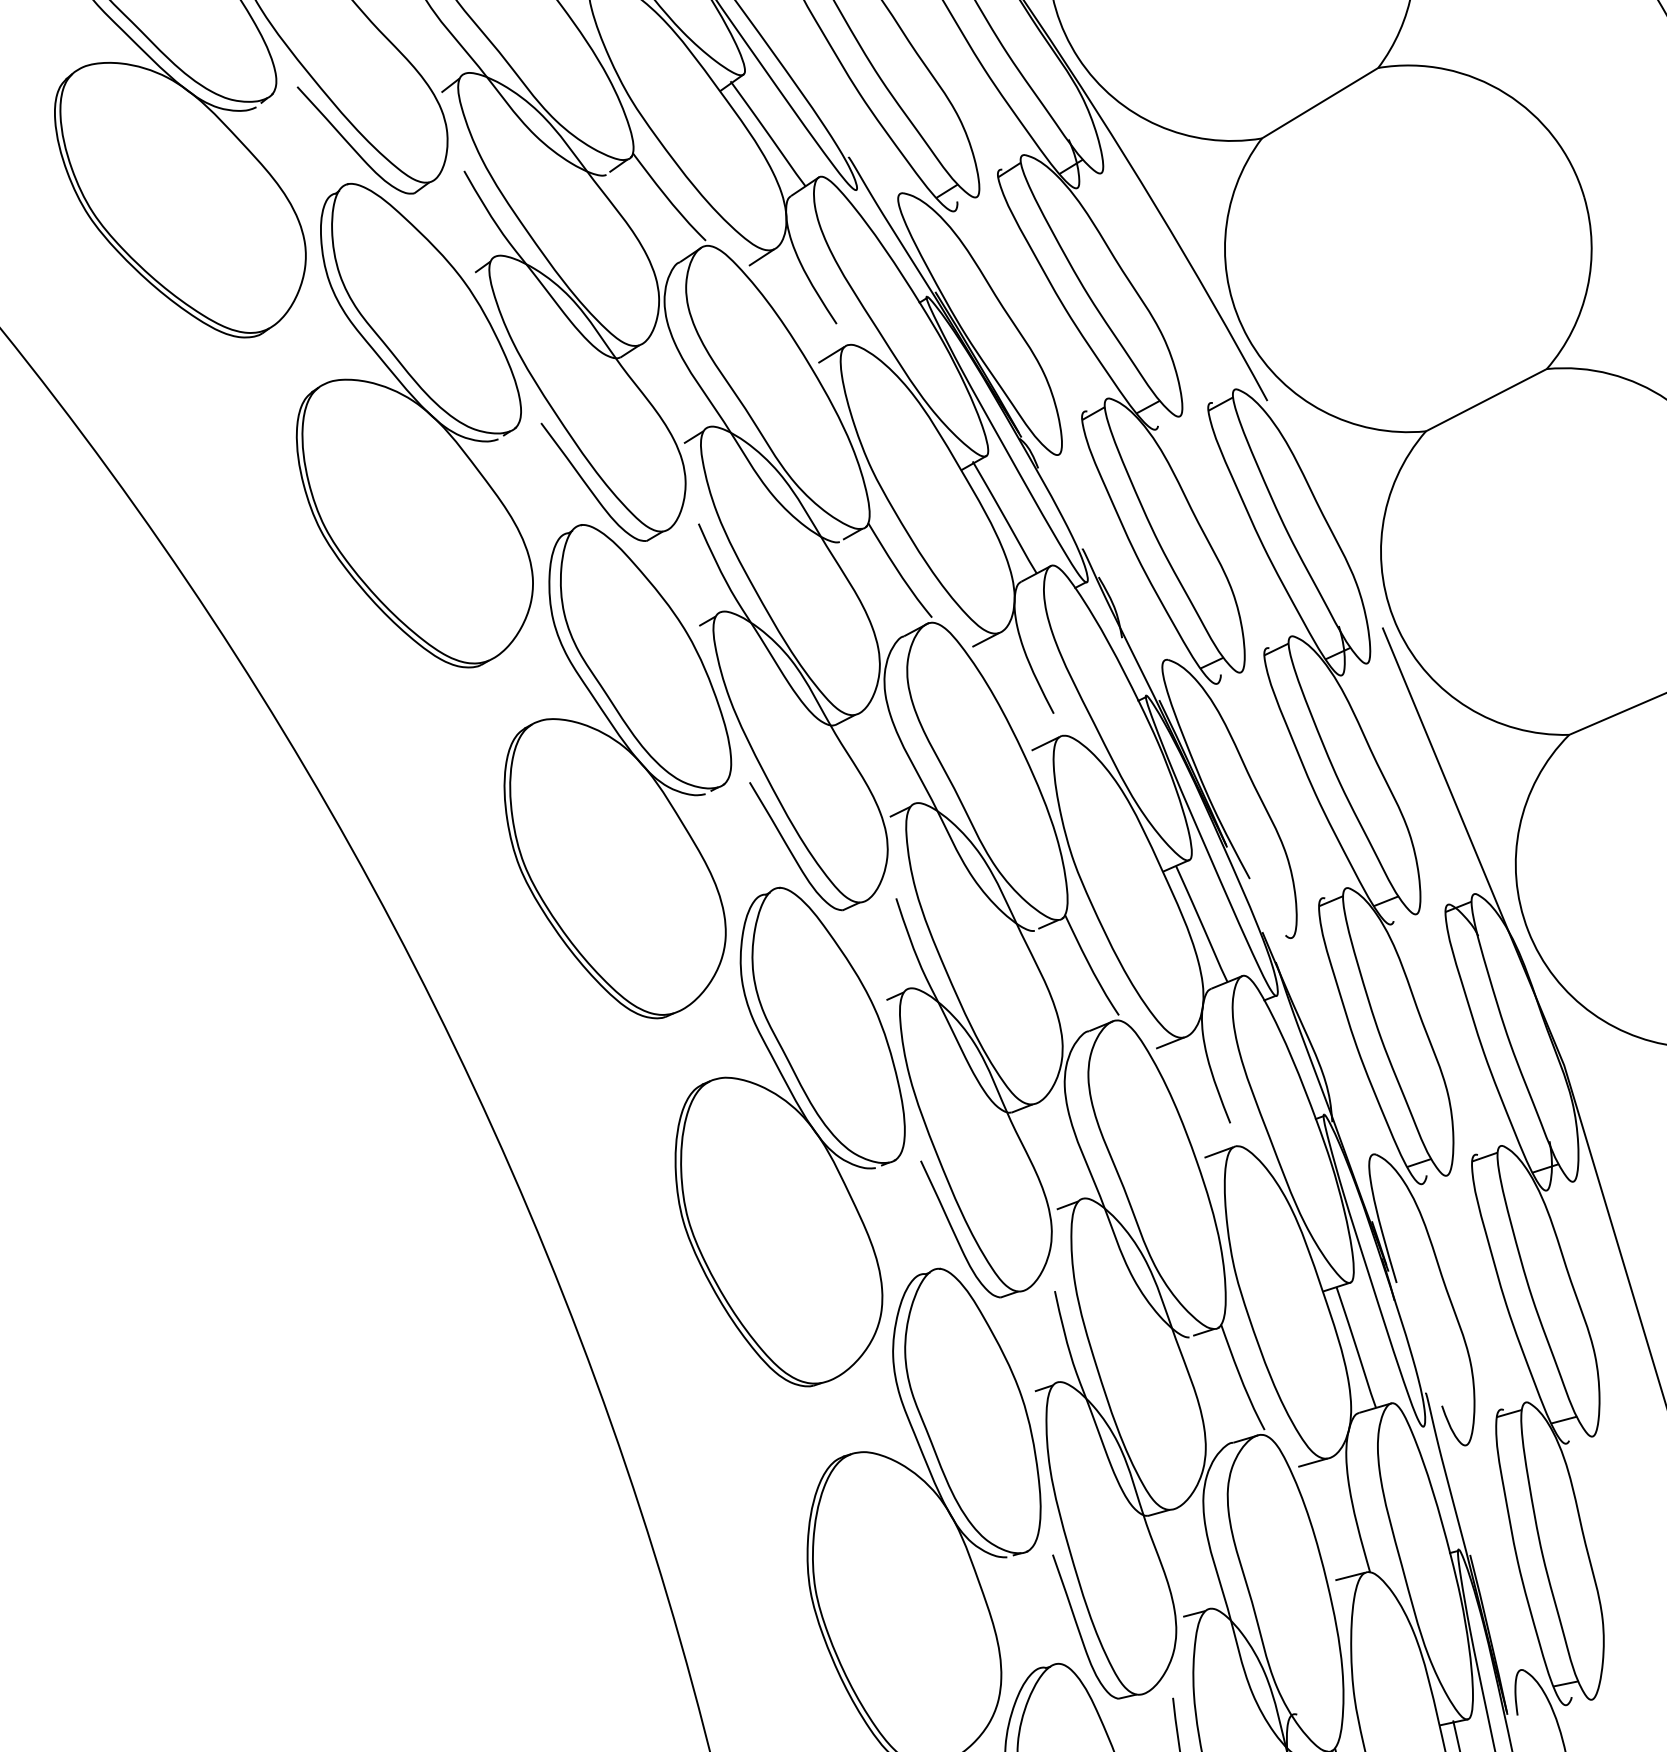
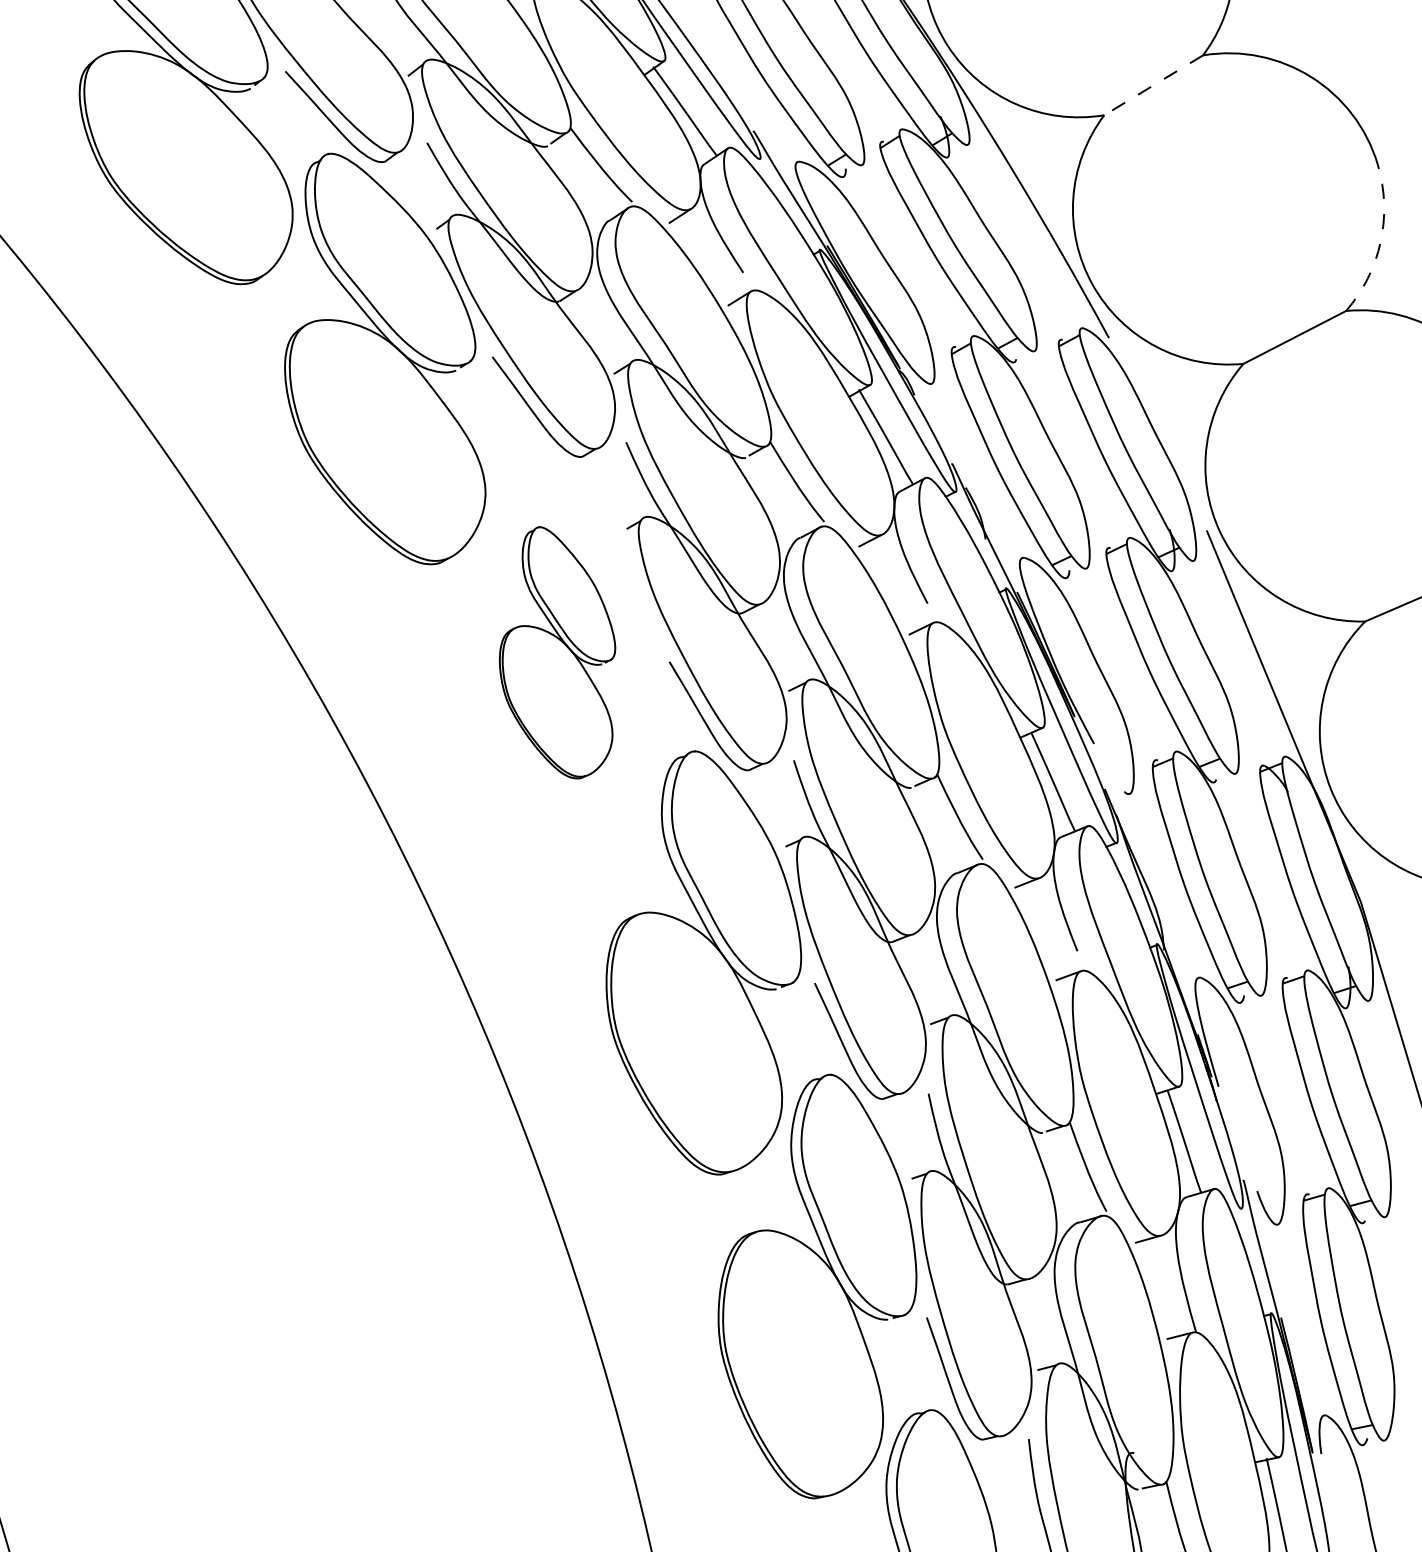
line: (1319, 103) -> (1153, 85), solid -> dashed
arc: (1587, 288) -> (1380, 242), solid -> dashed
part: (617, 771) -> (557, 652), size x0.6

